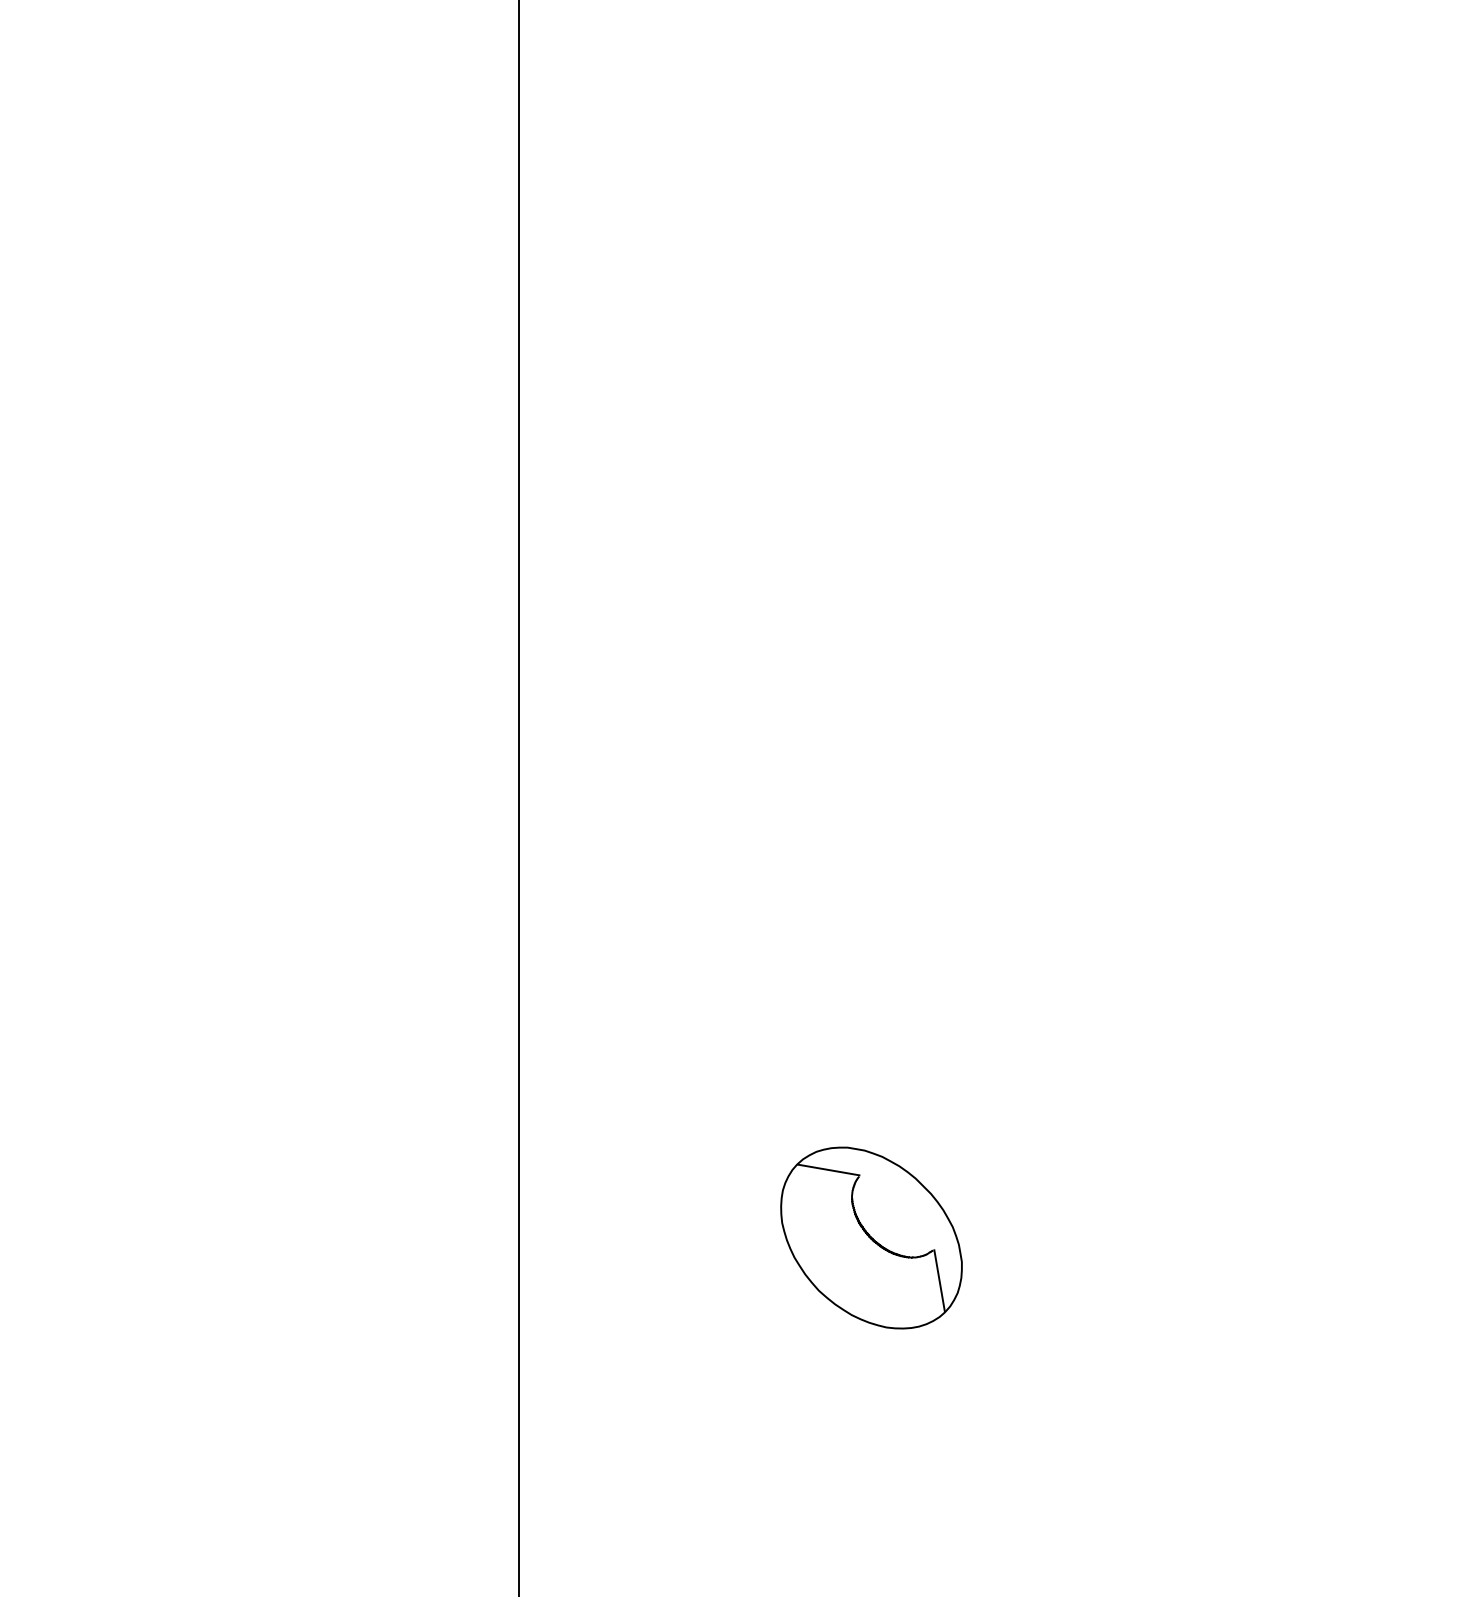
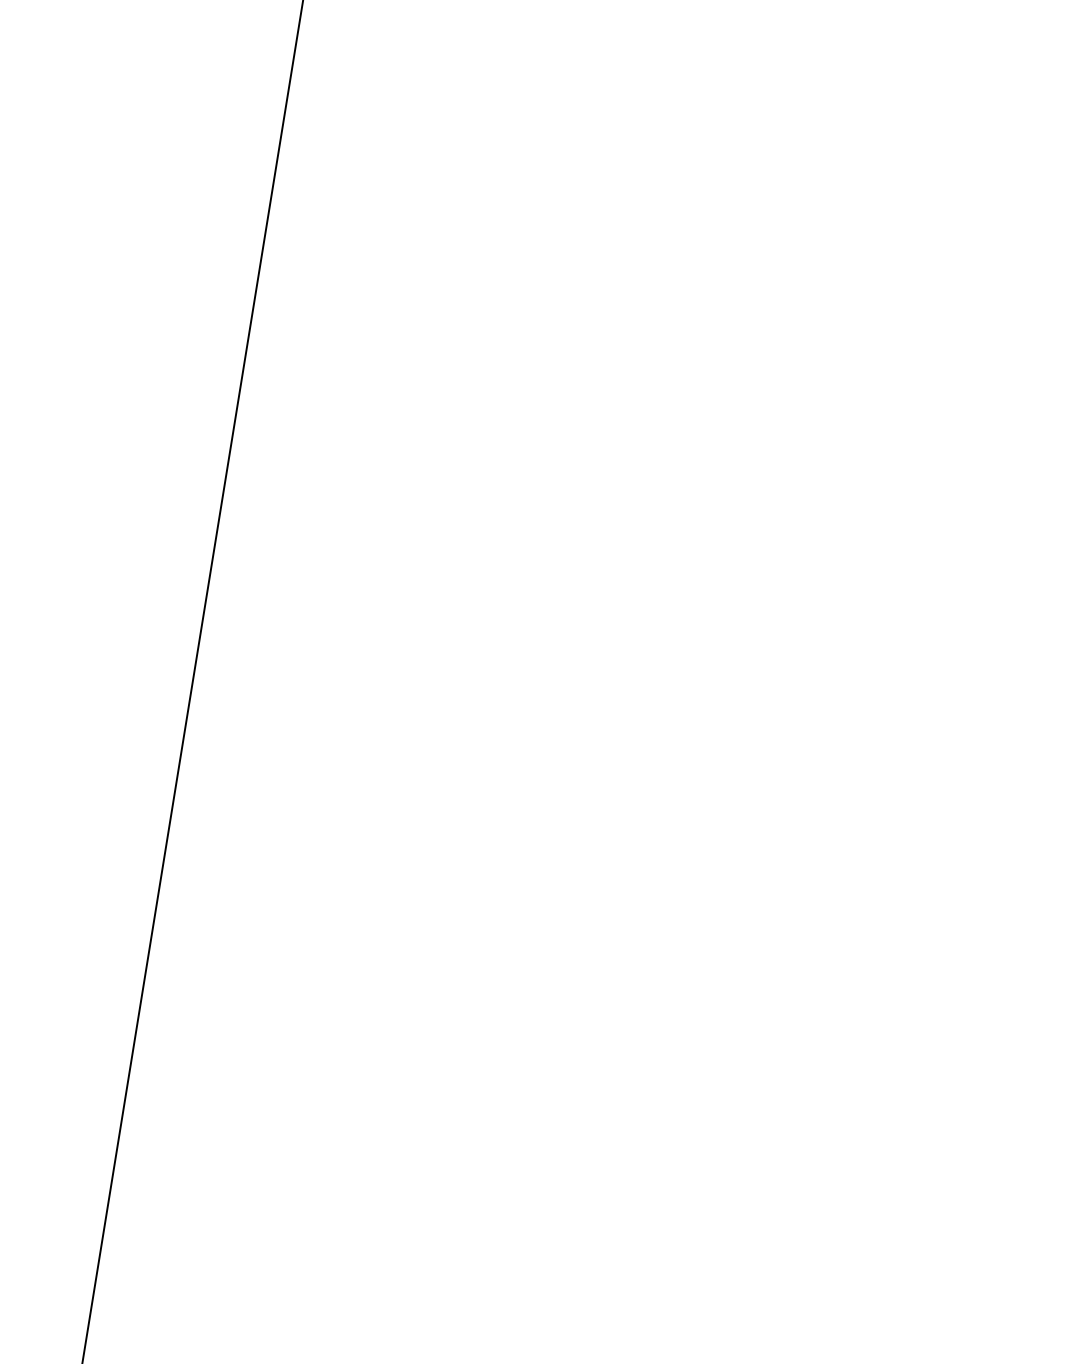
part: (871, 1237) -> (442, 1145), removed

